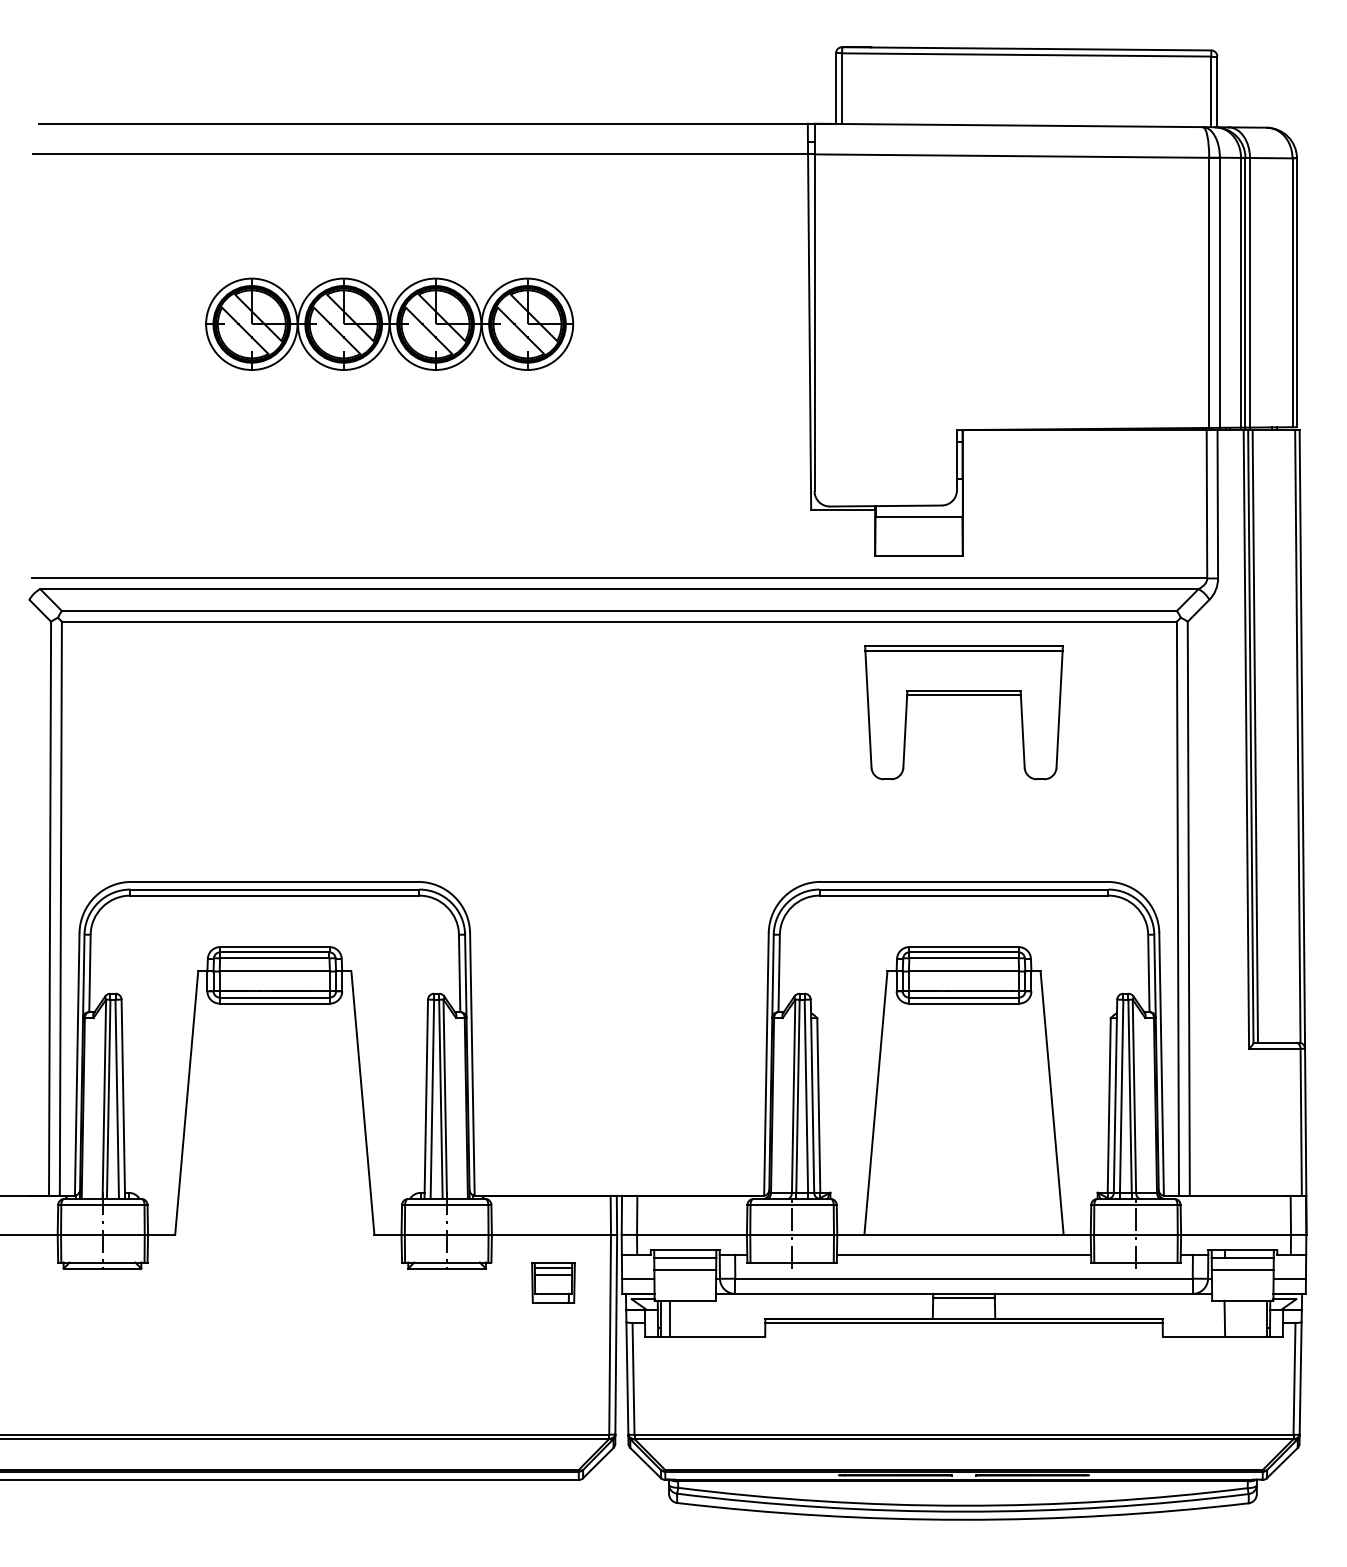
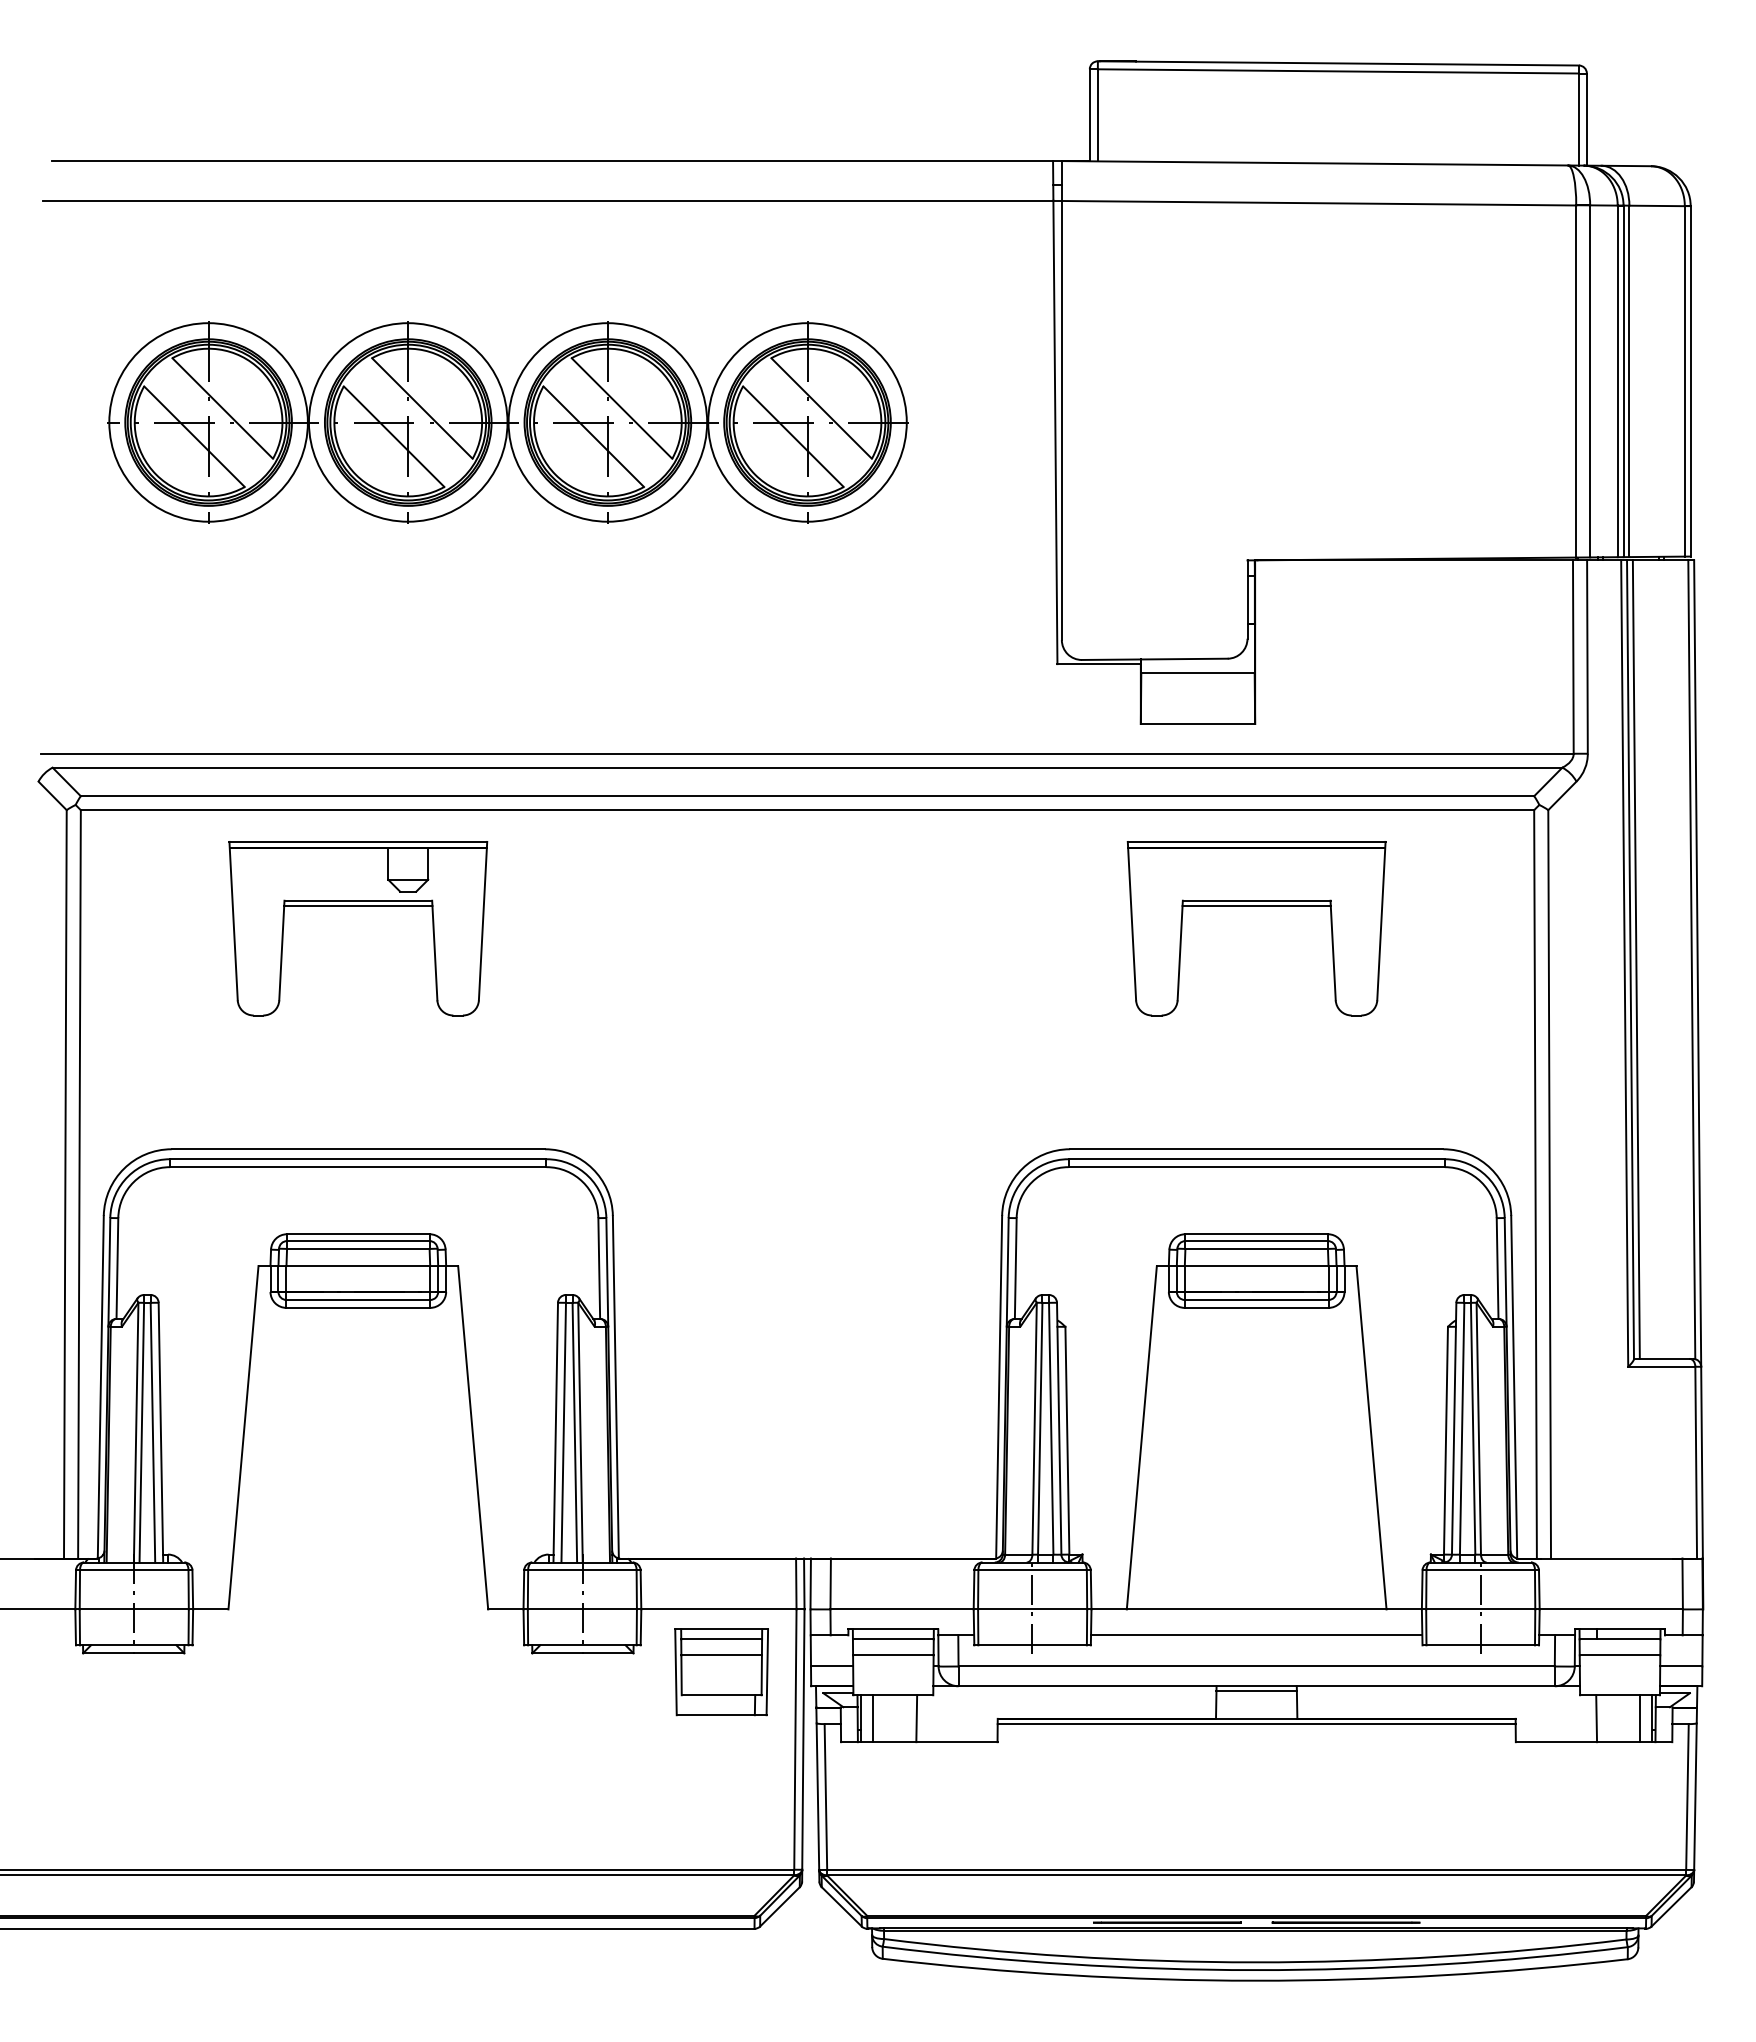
part: (389, 324) -> (507, 422), size x1.67
part: (274, 695) -> (358, 906), added
part: (553, 1283) -> (721, 1672), size x1.67
line: (703, 1318) -> (916, 1718), added
line: (1257, 1318) -> (1639, 1718), added

